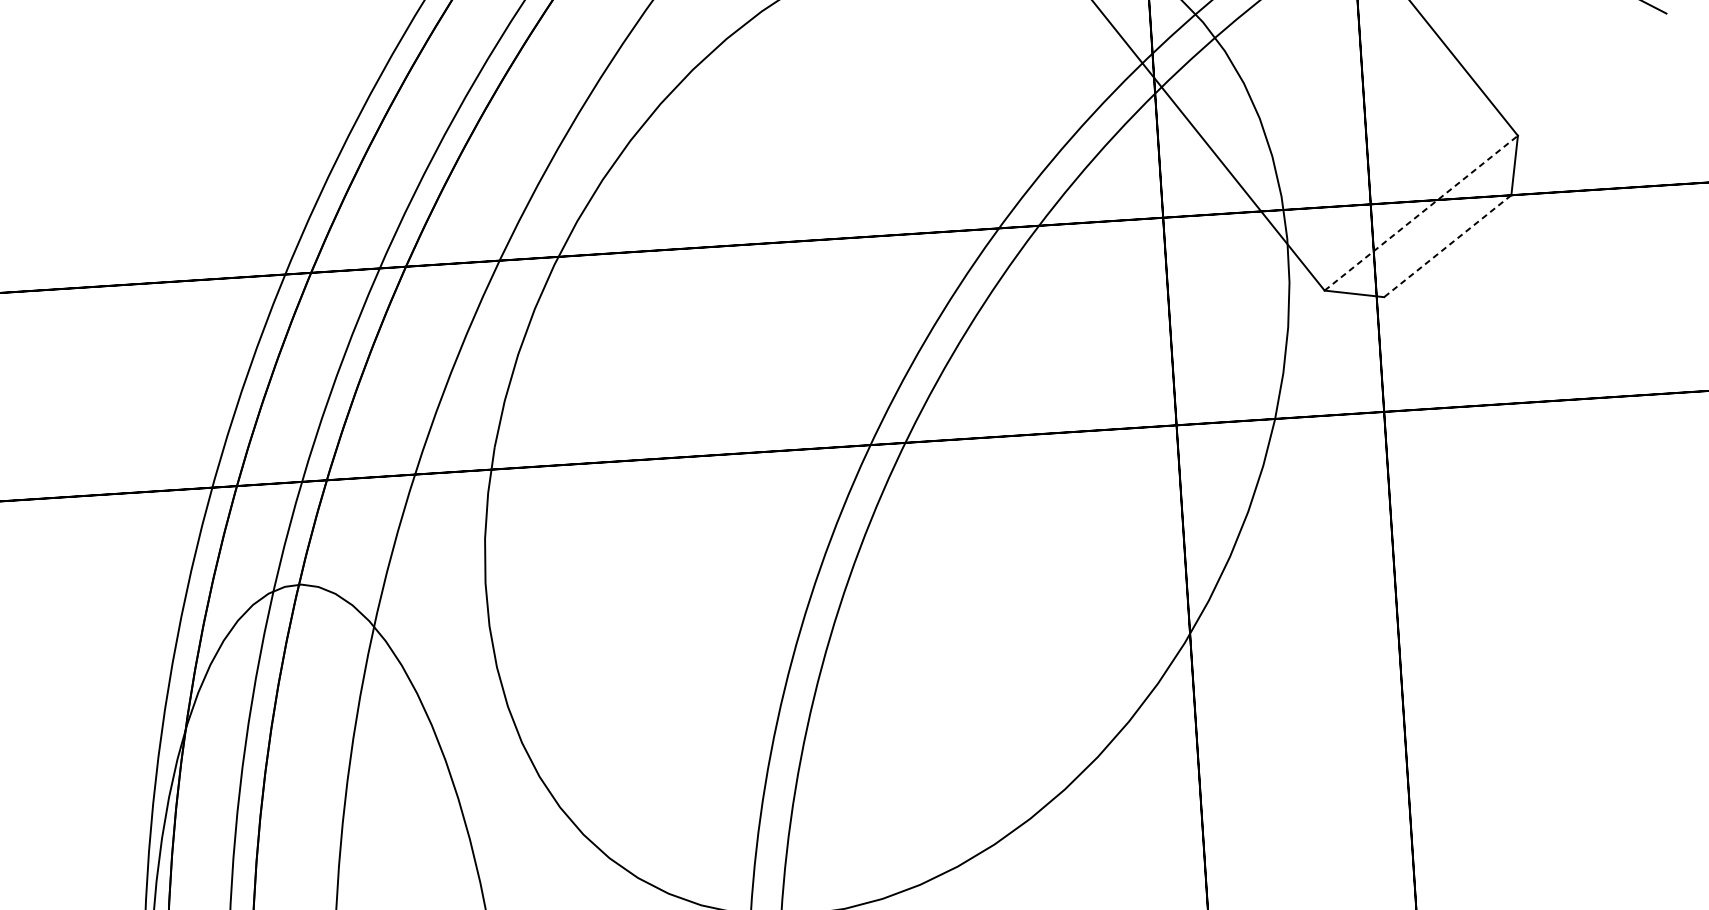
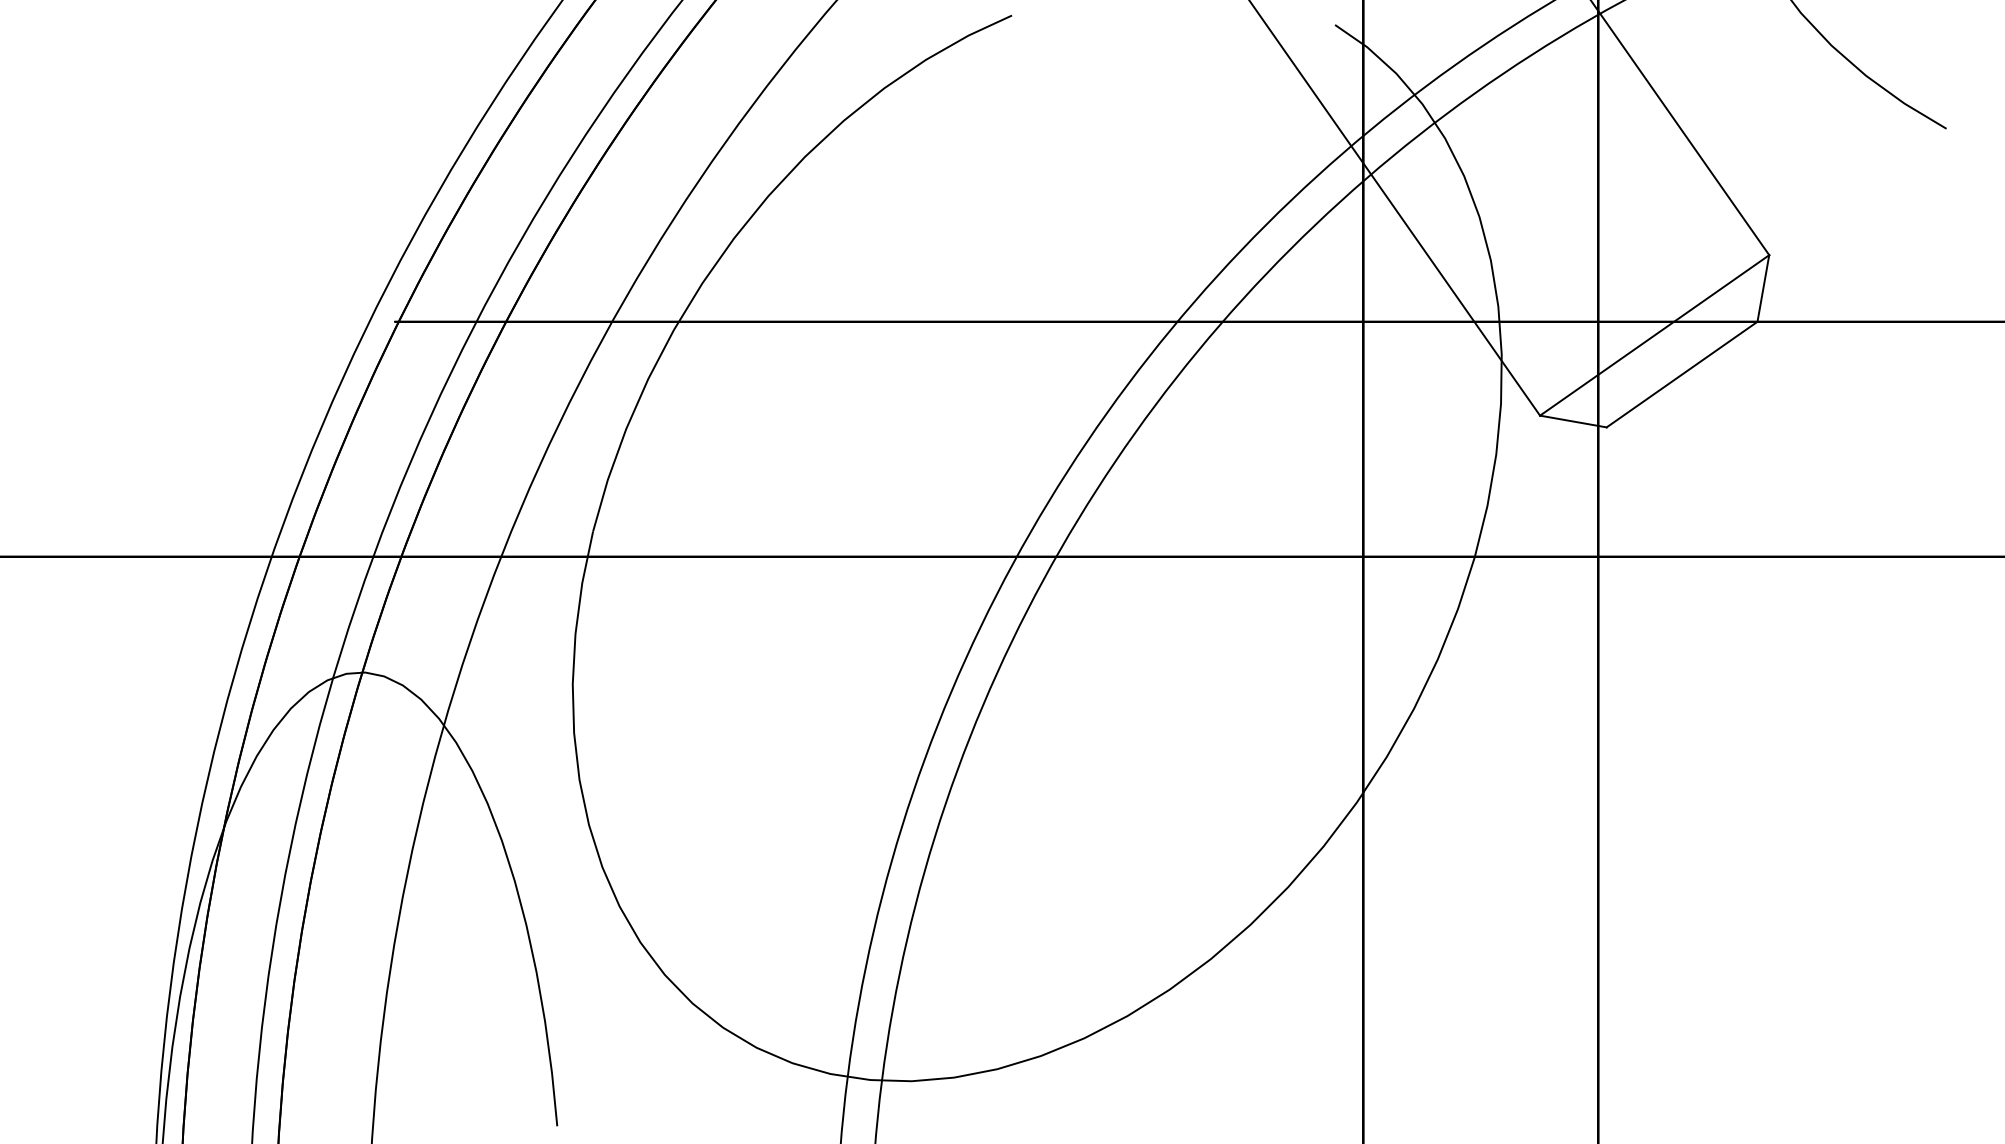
line: (1421, 213) -> (1654, 335), dashed -> solid
line: (1447, 246) -> (1681, 374), dashed -> solid

